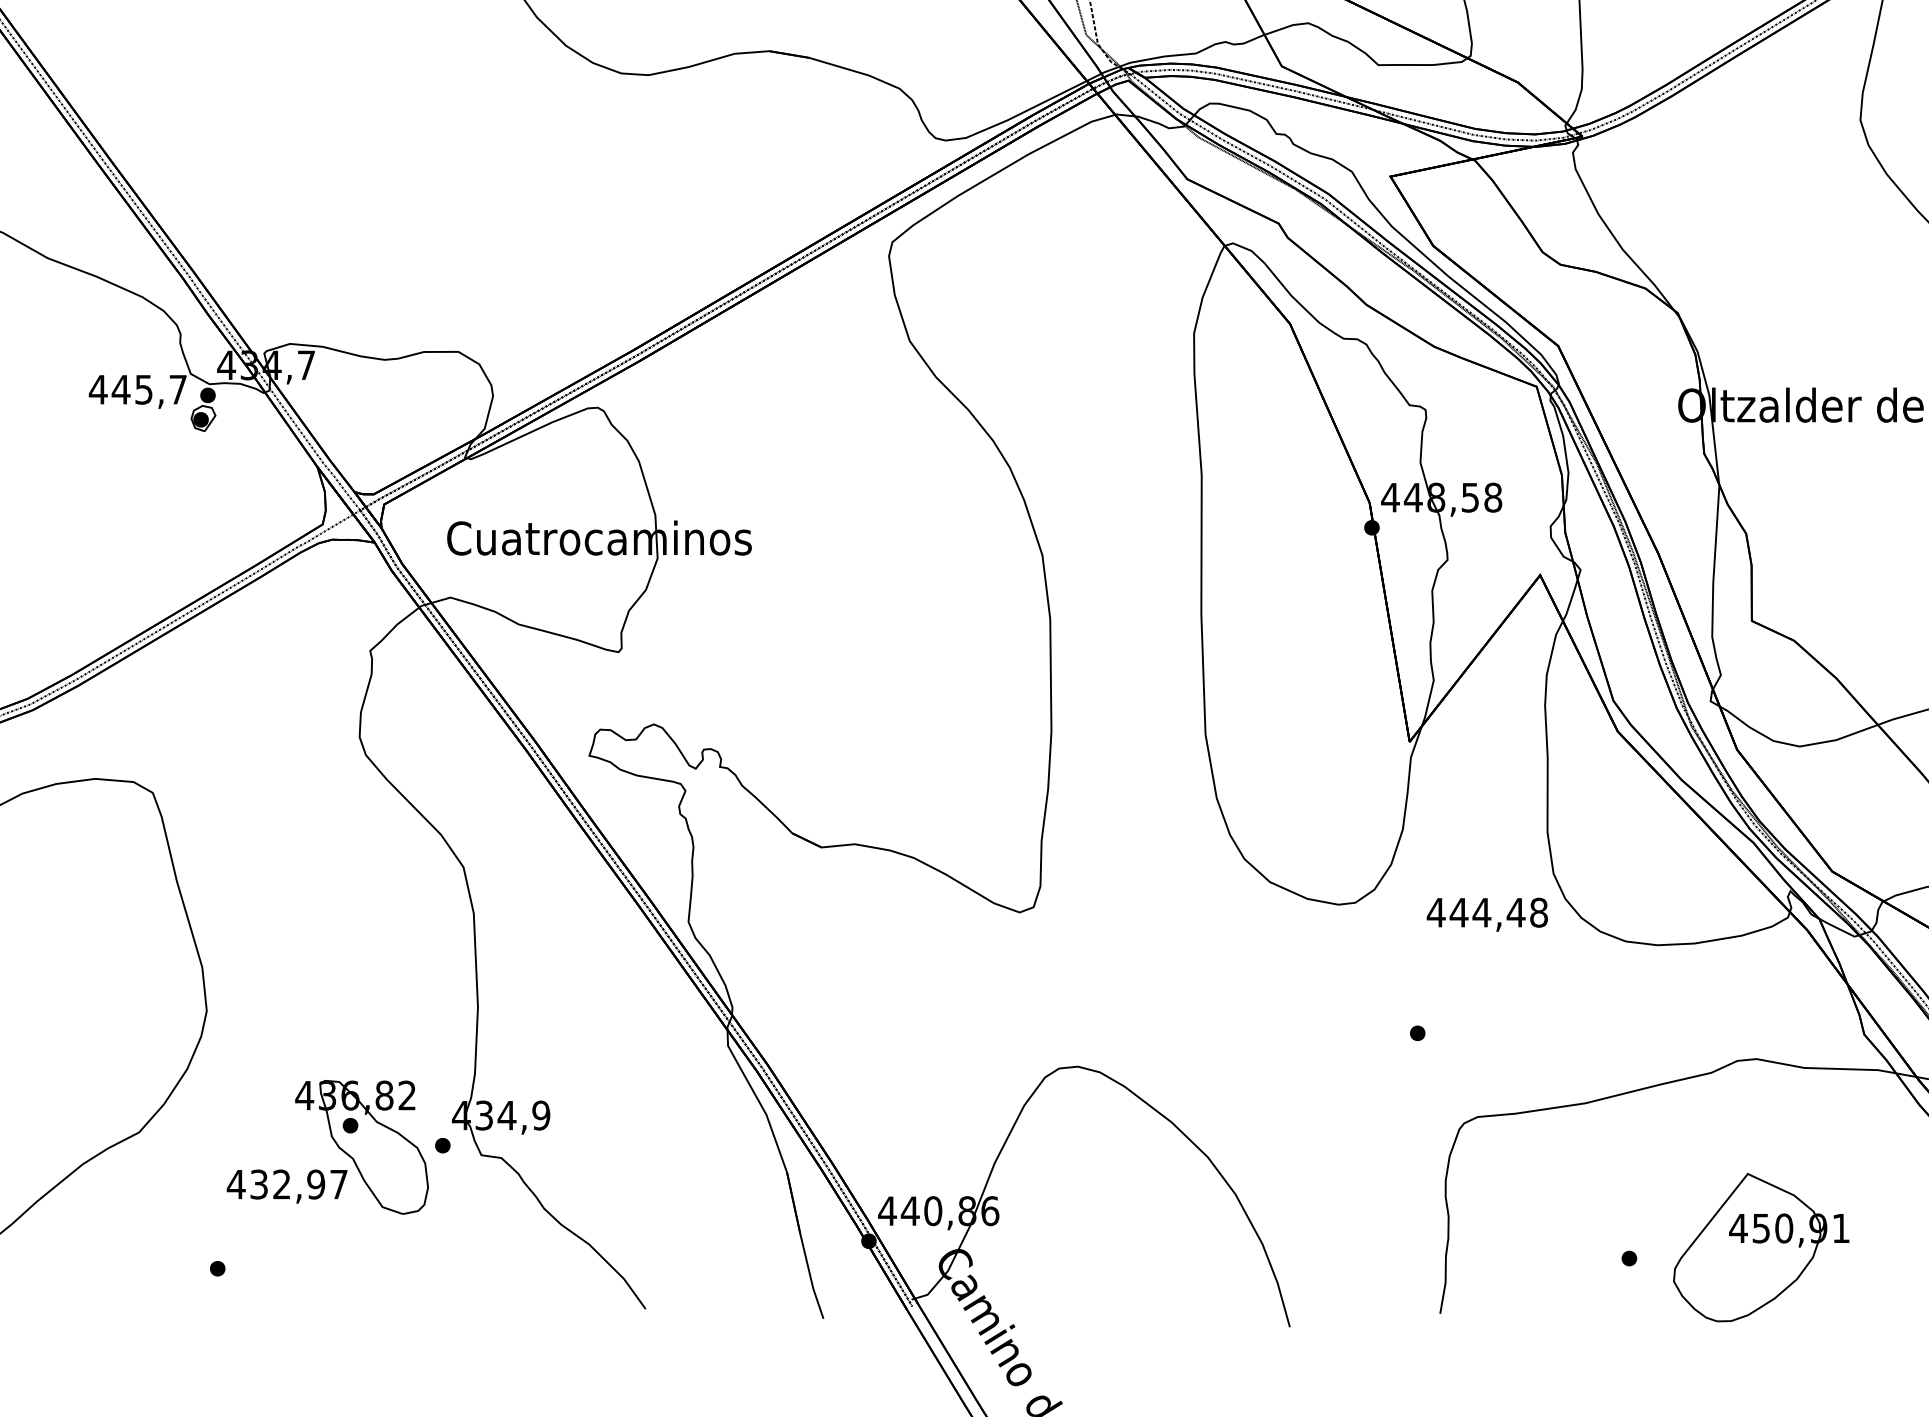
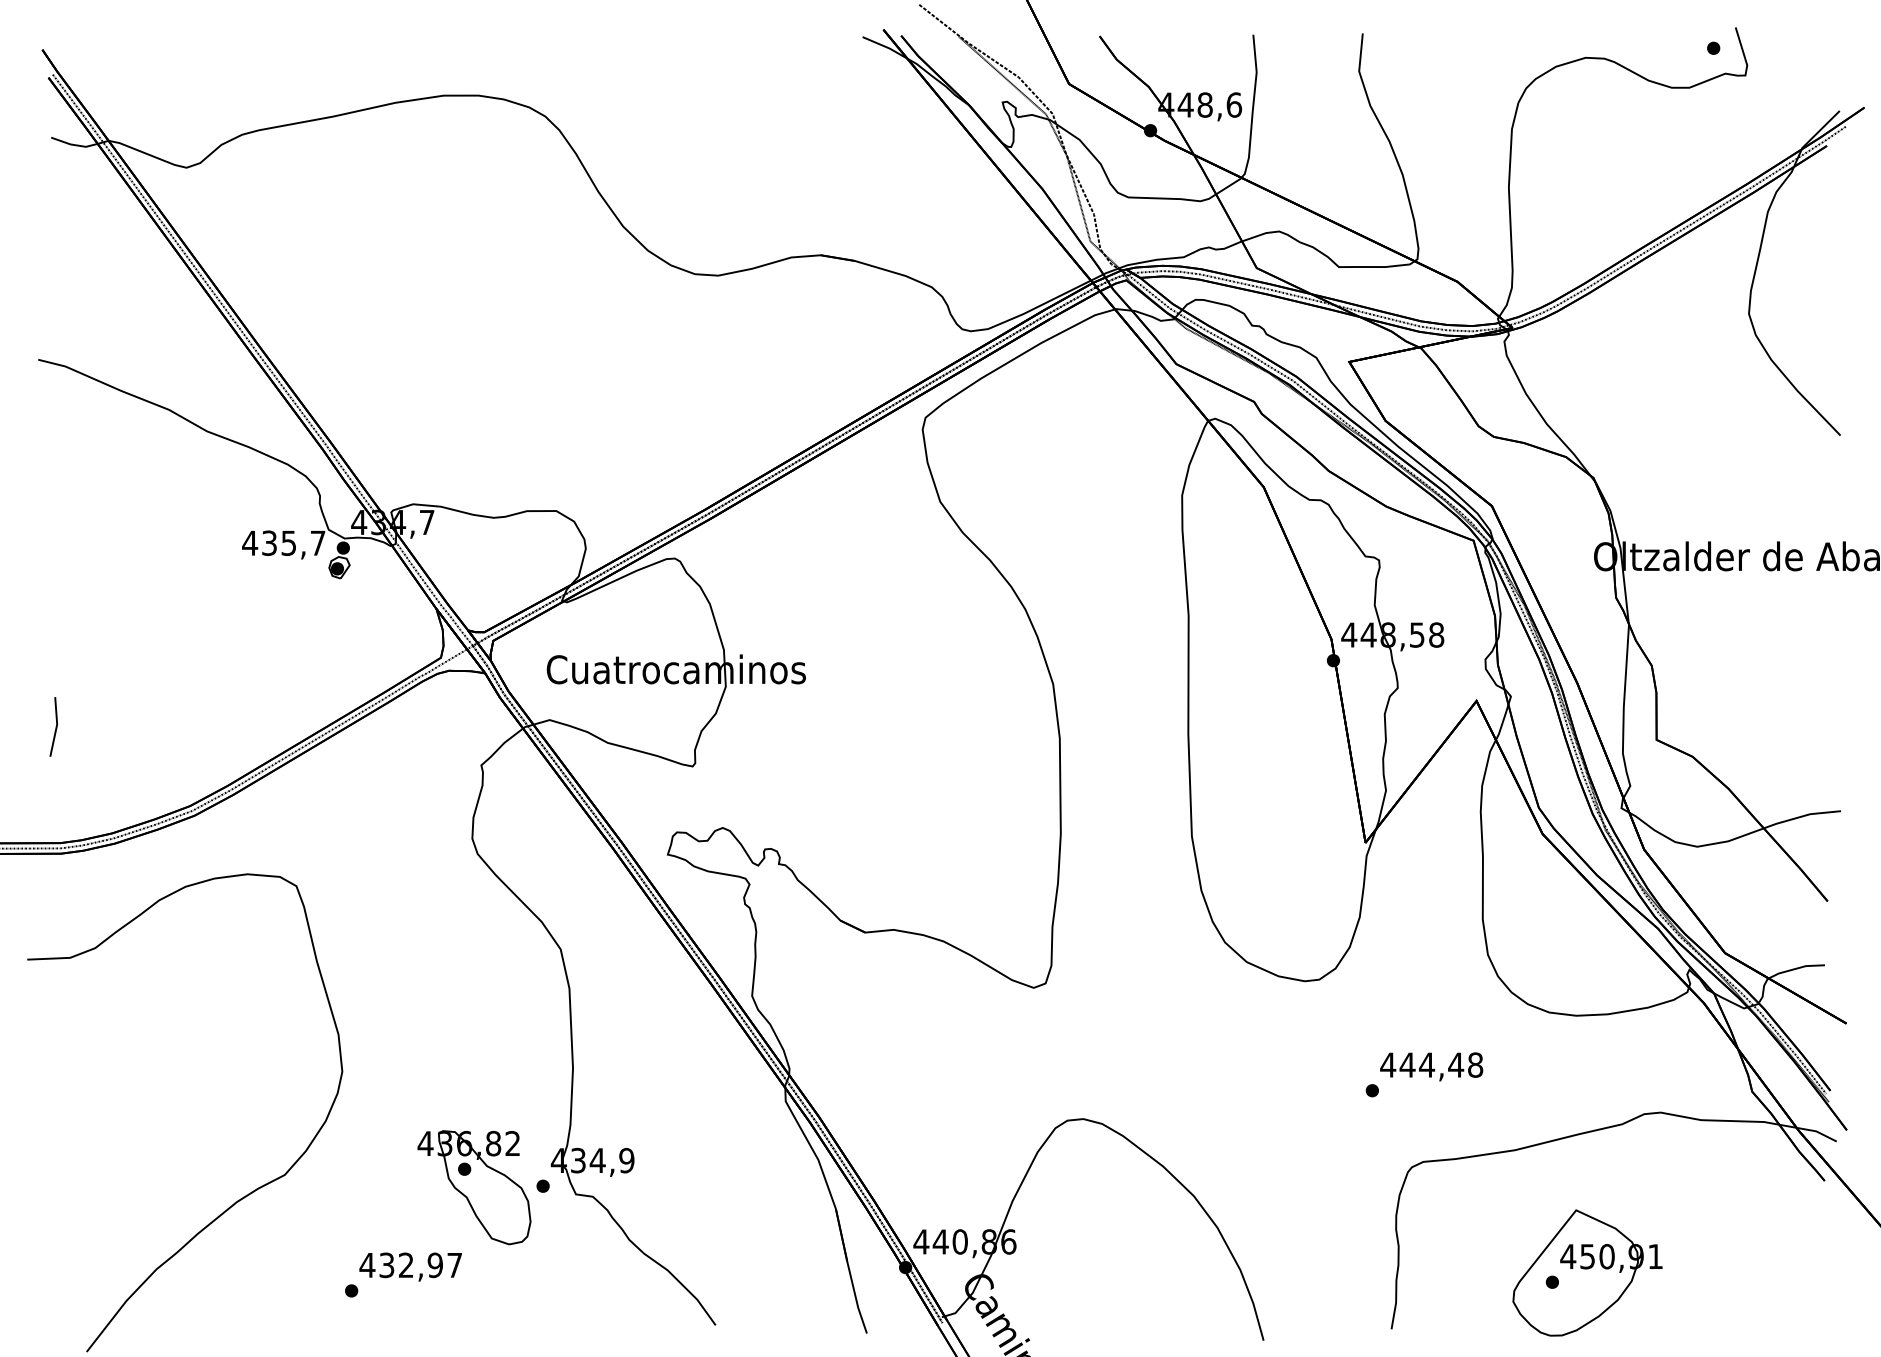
text: (121, 388) -> (269, 542), 445,7 -> 435,7
text: (1487, 914) -> (1431, 1066), moved
text: (286, 1185) -> (410, 1266), moved
part: (1761, 1247) -> (1587, 1272), moved

